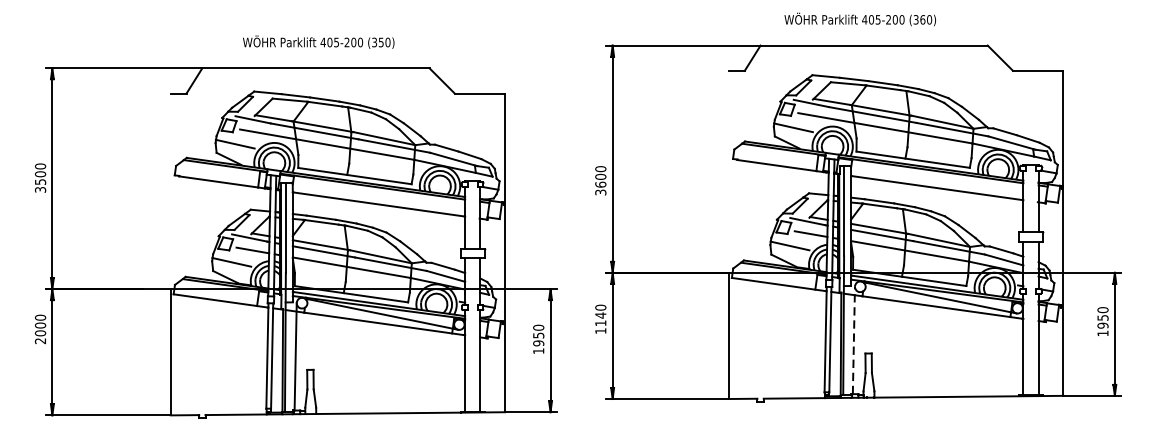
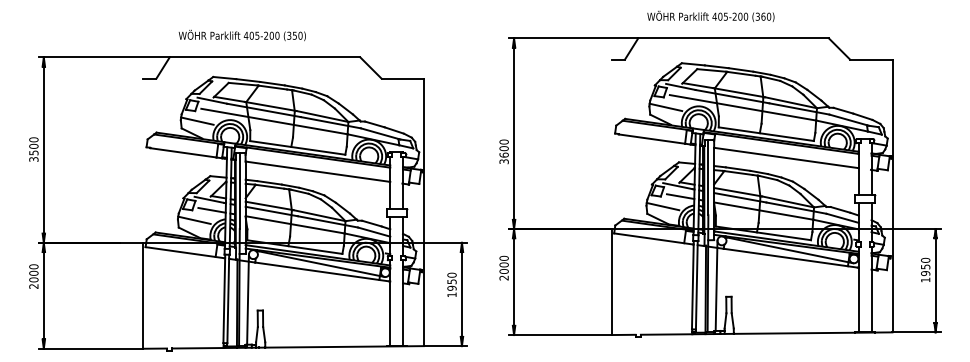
text: (859, 18) -> (710, 15), moved
text: (317, 42) -> (241, 35), moved
text: (600, 323) -> (503, 271), 1140 -> 2000
line: (853, 340) -> (716, 285), dashed -> solid

